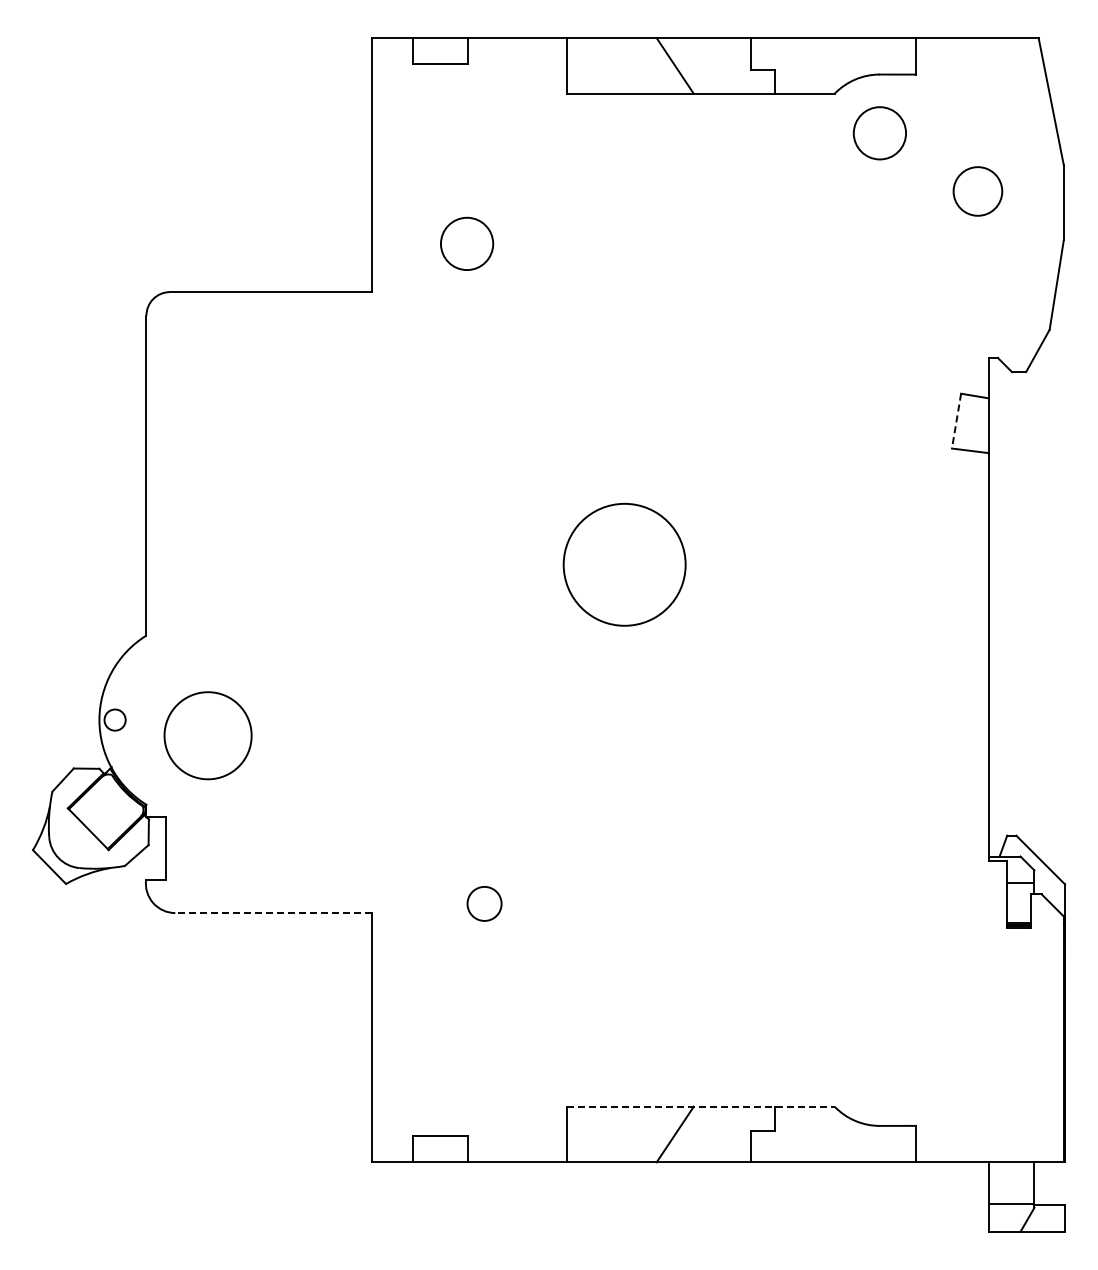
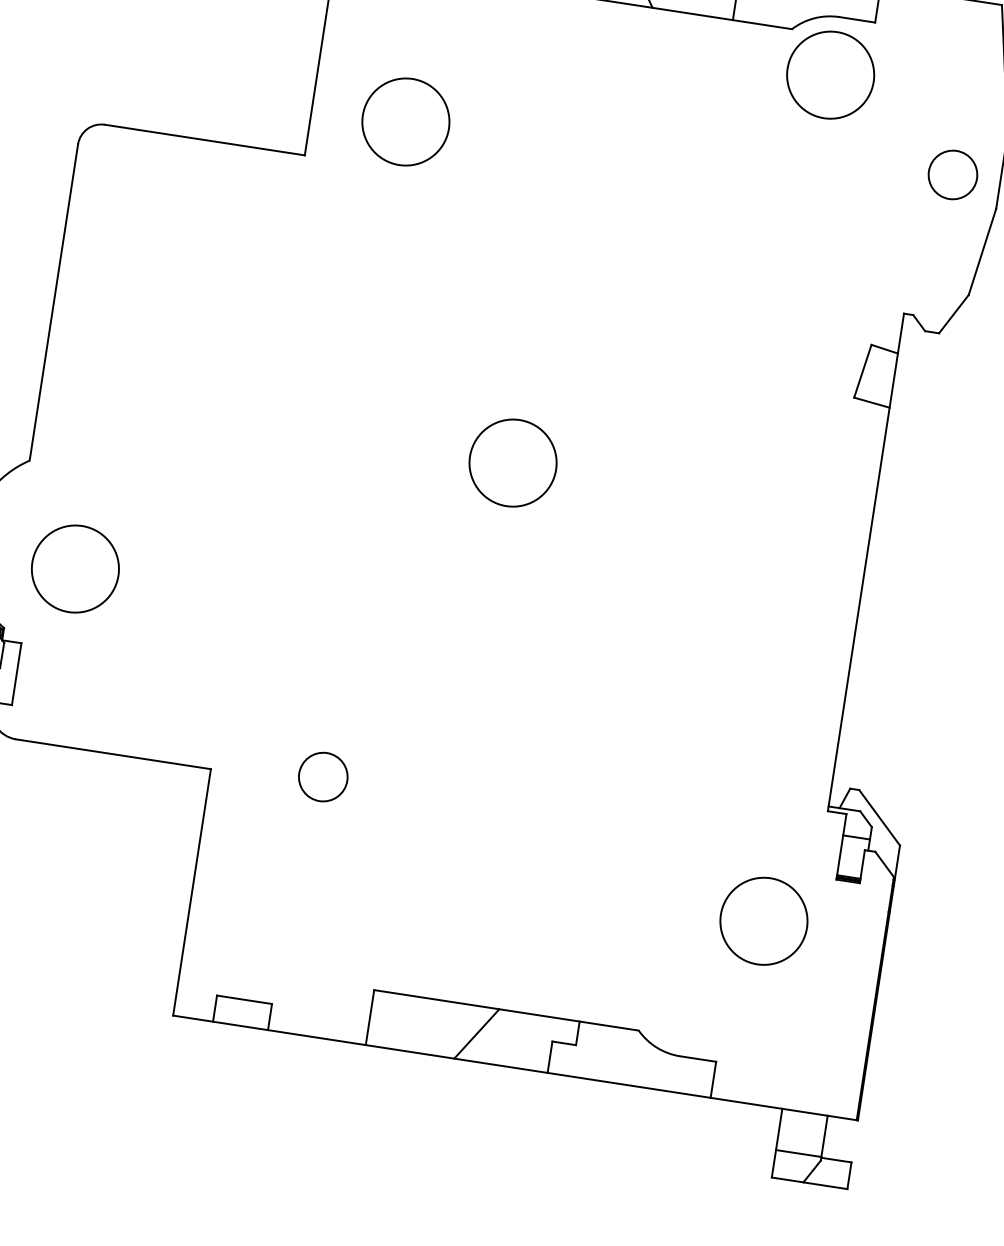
circle: (879, 132) -> (830, 74), size x1.67
circle: (977, 191) -> (952, 174), moved
circle: (466, 243) -> (405, 121), size x1.67
line: (956, 421) -> (862, 371), dashed -> solid
circle: (624, 564) -> (512, 462), size x0.71
circle: (484, 903) -> (323, 776), size x1.43
line: (273, 913) -> (113, 754), dashed -> solid
circle: (941, 979) -> (763, 920), added
line: (700, 1106) -> (506, 1010), dashed -> solid

